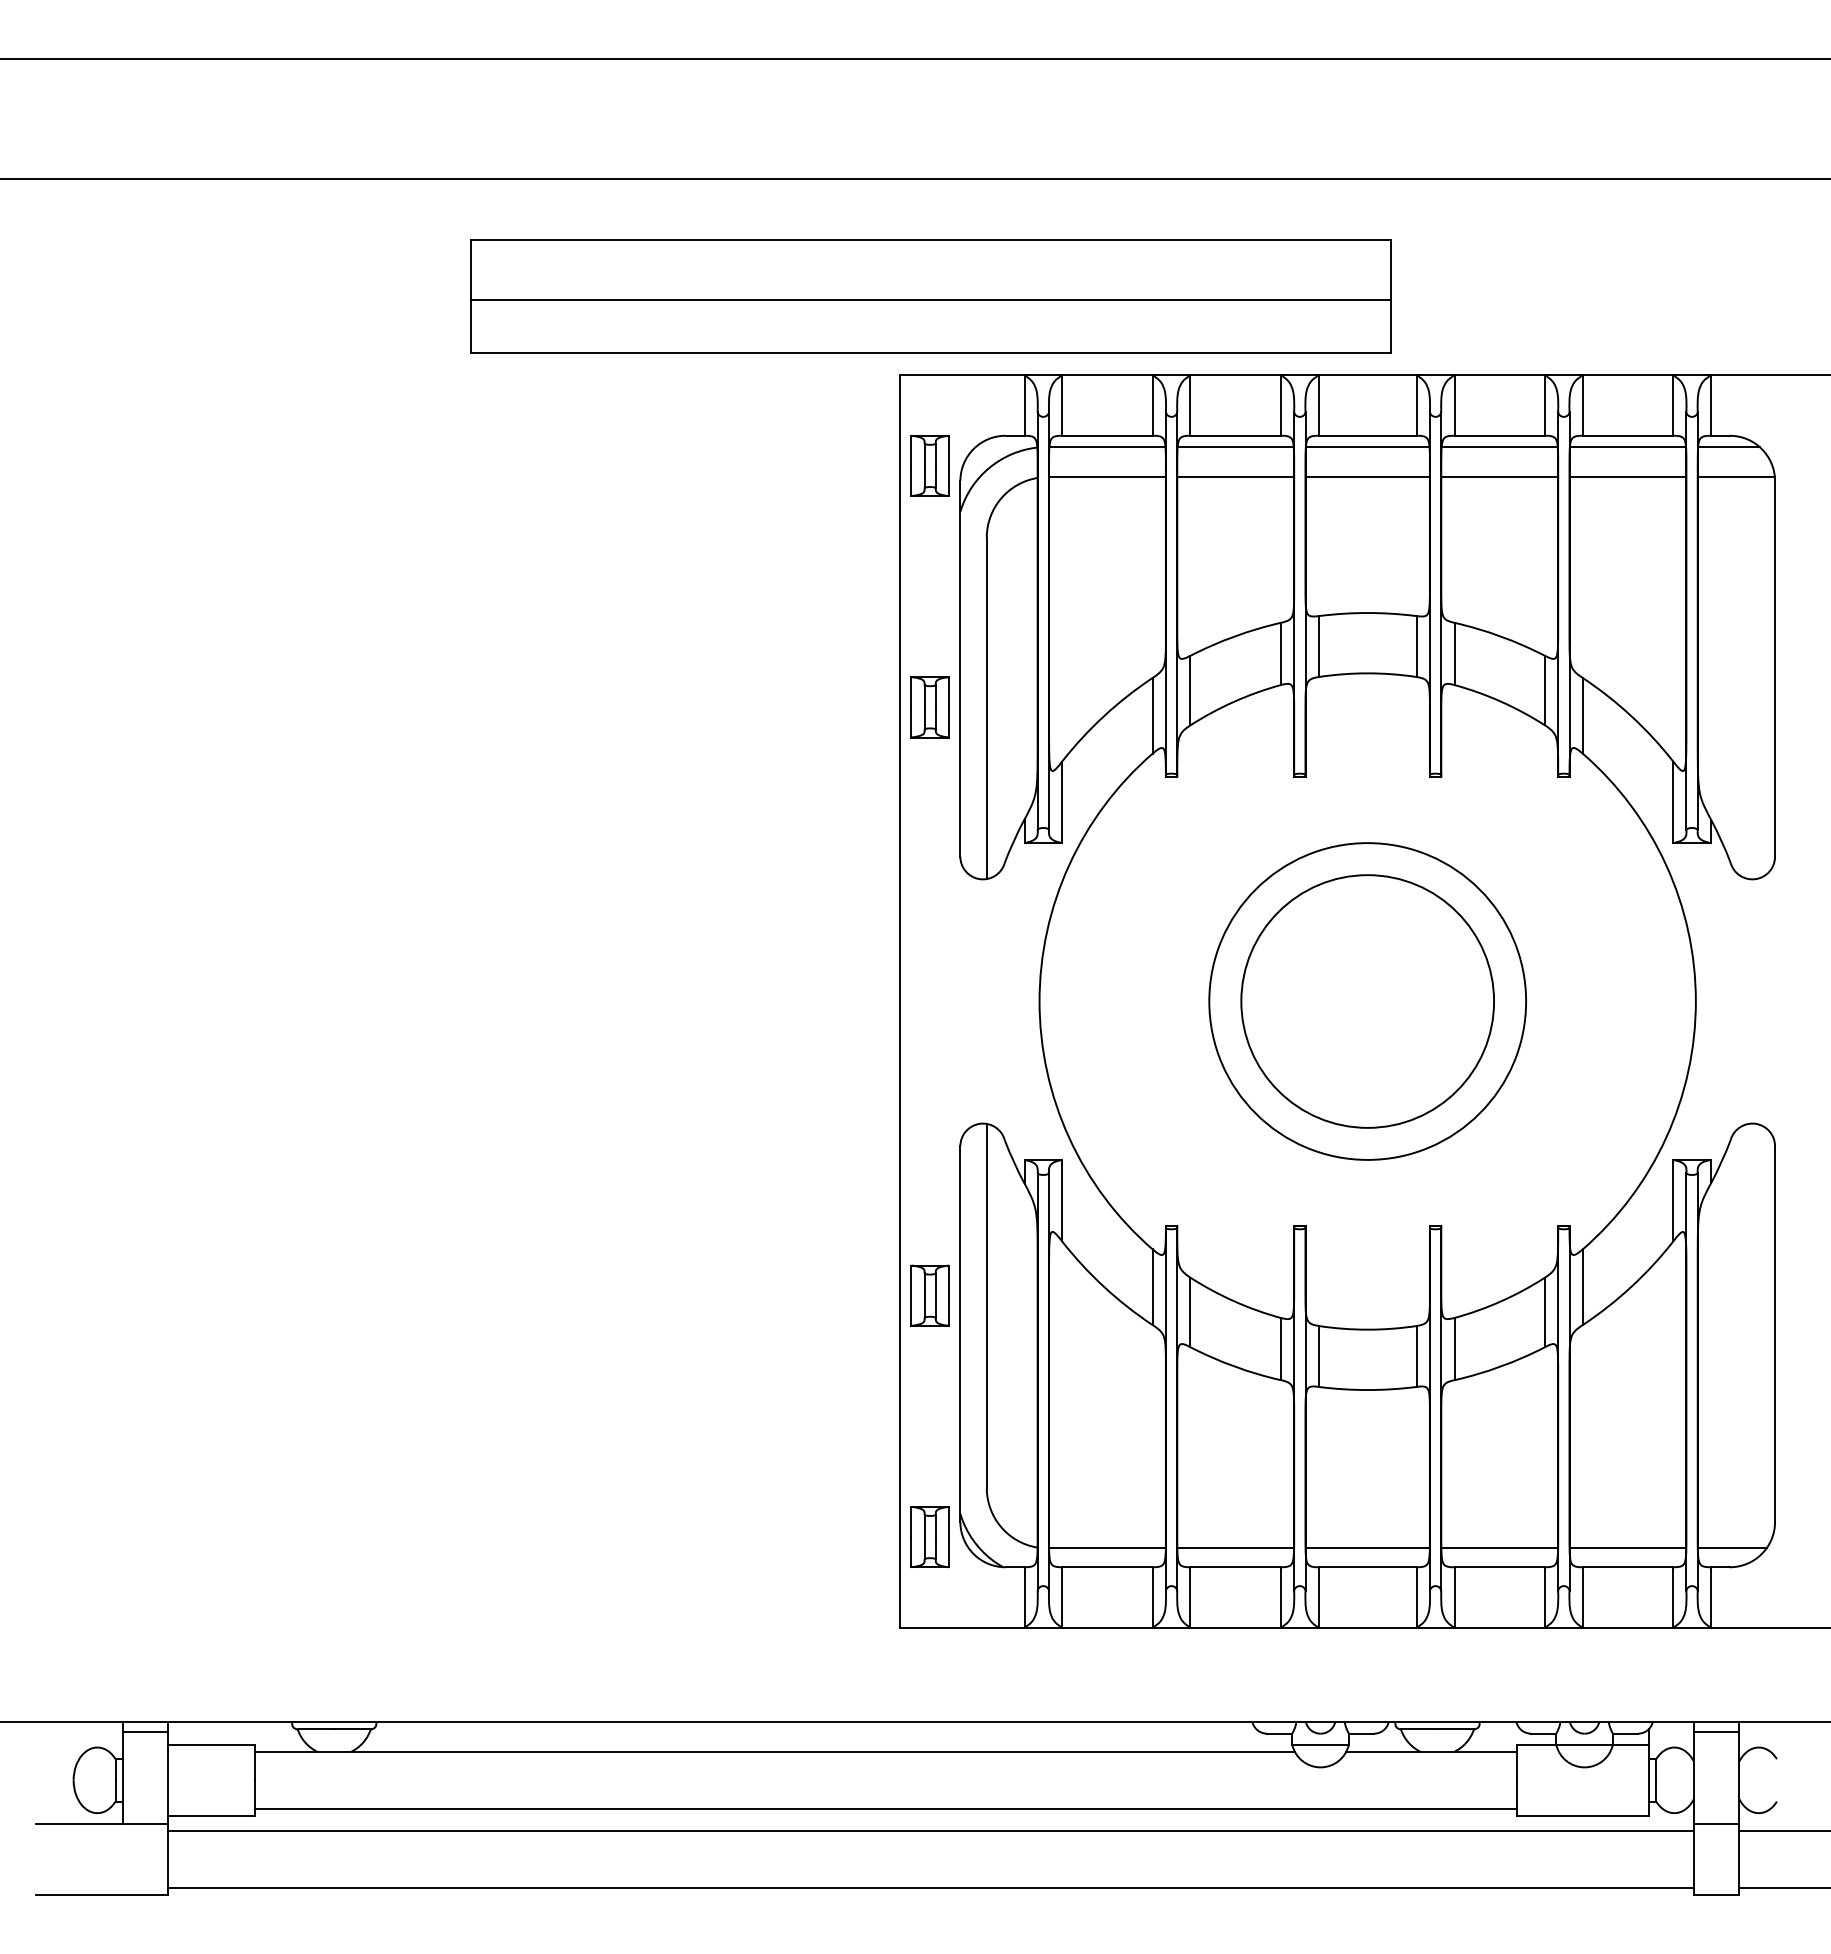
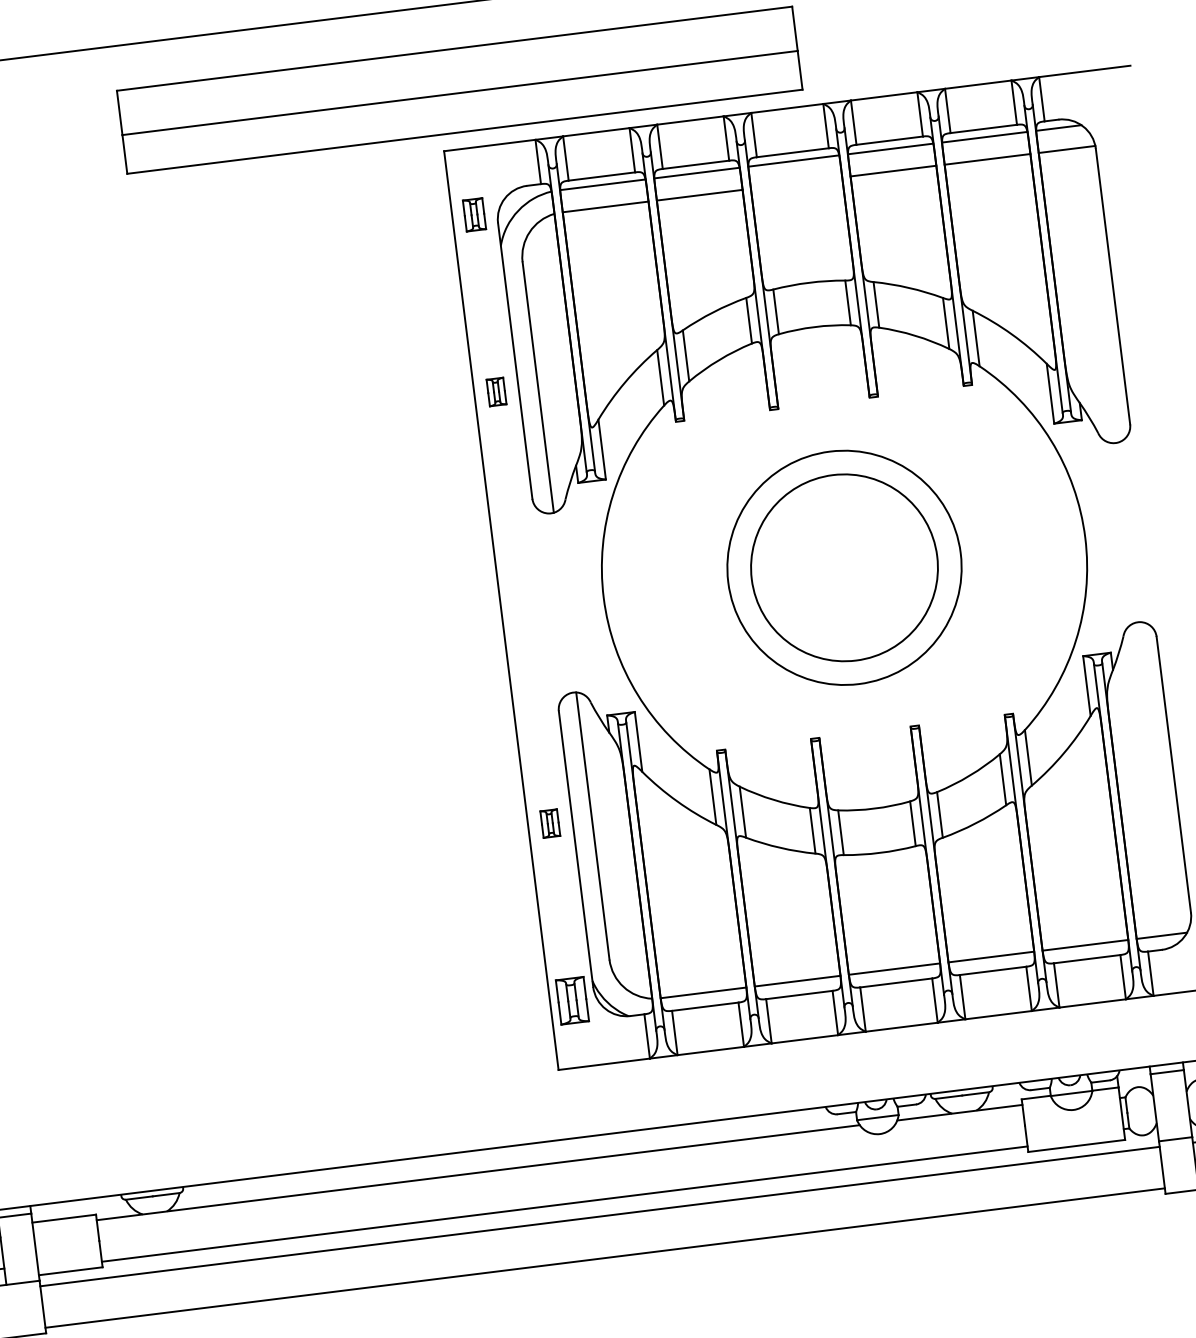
part: (929, 465) -> (473, 214), size x0.7
line: (1367, 477) -> (796, 183), removed
part: (929, 707) -> (496, 392), size x0.6
part: (929, 1295) -> (549, 823), size x0.6

